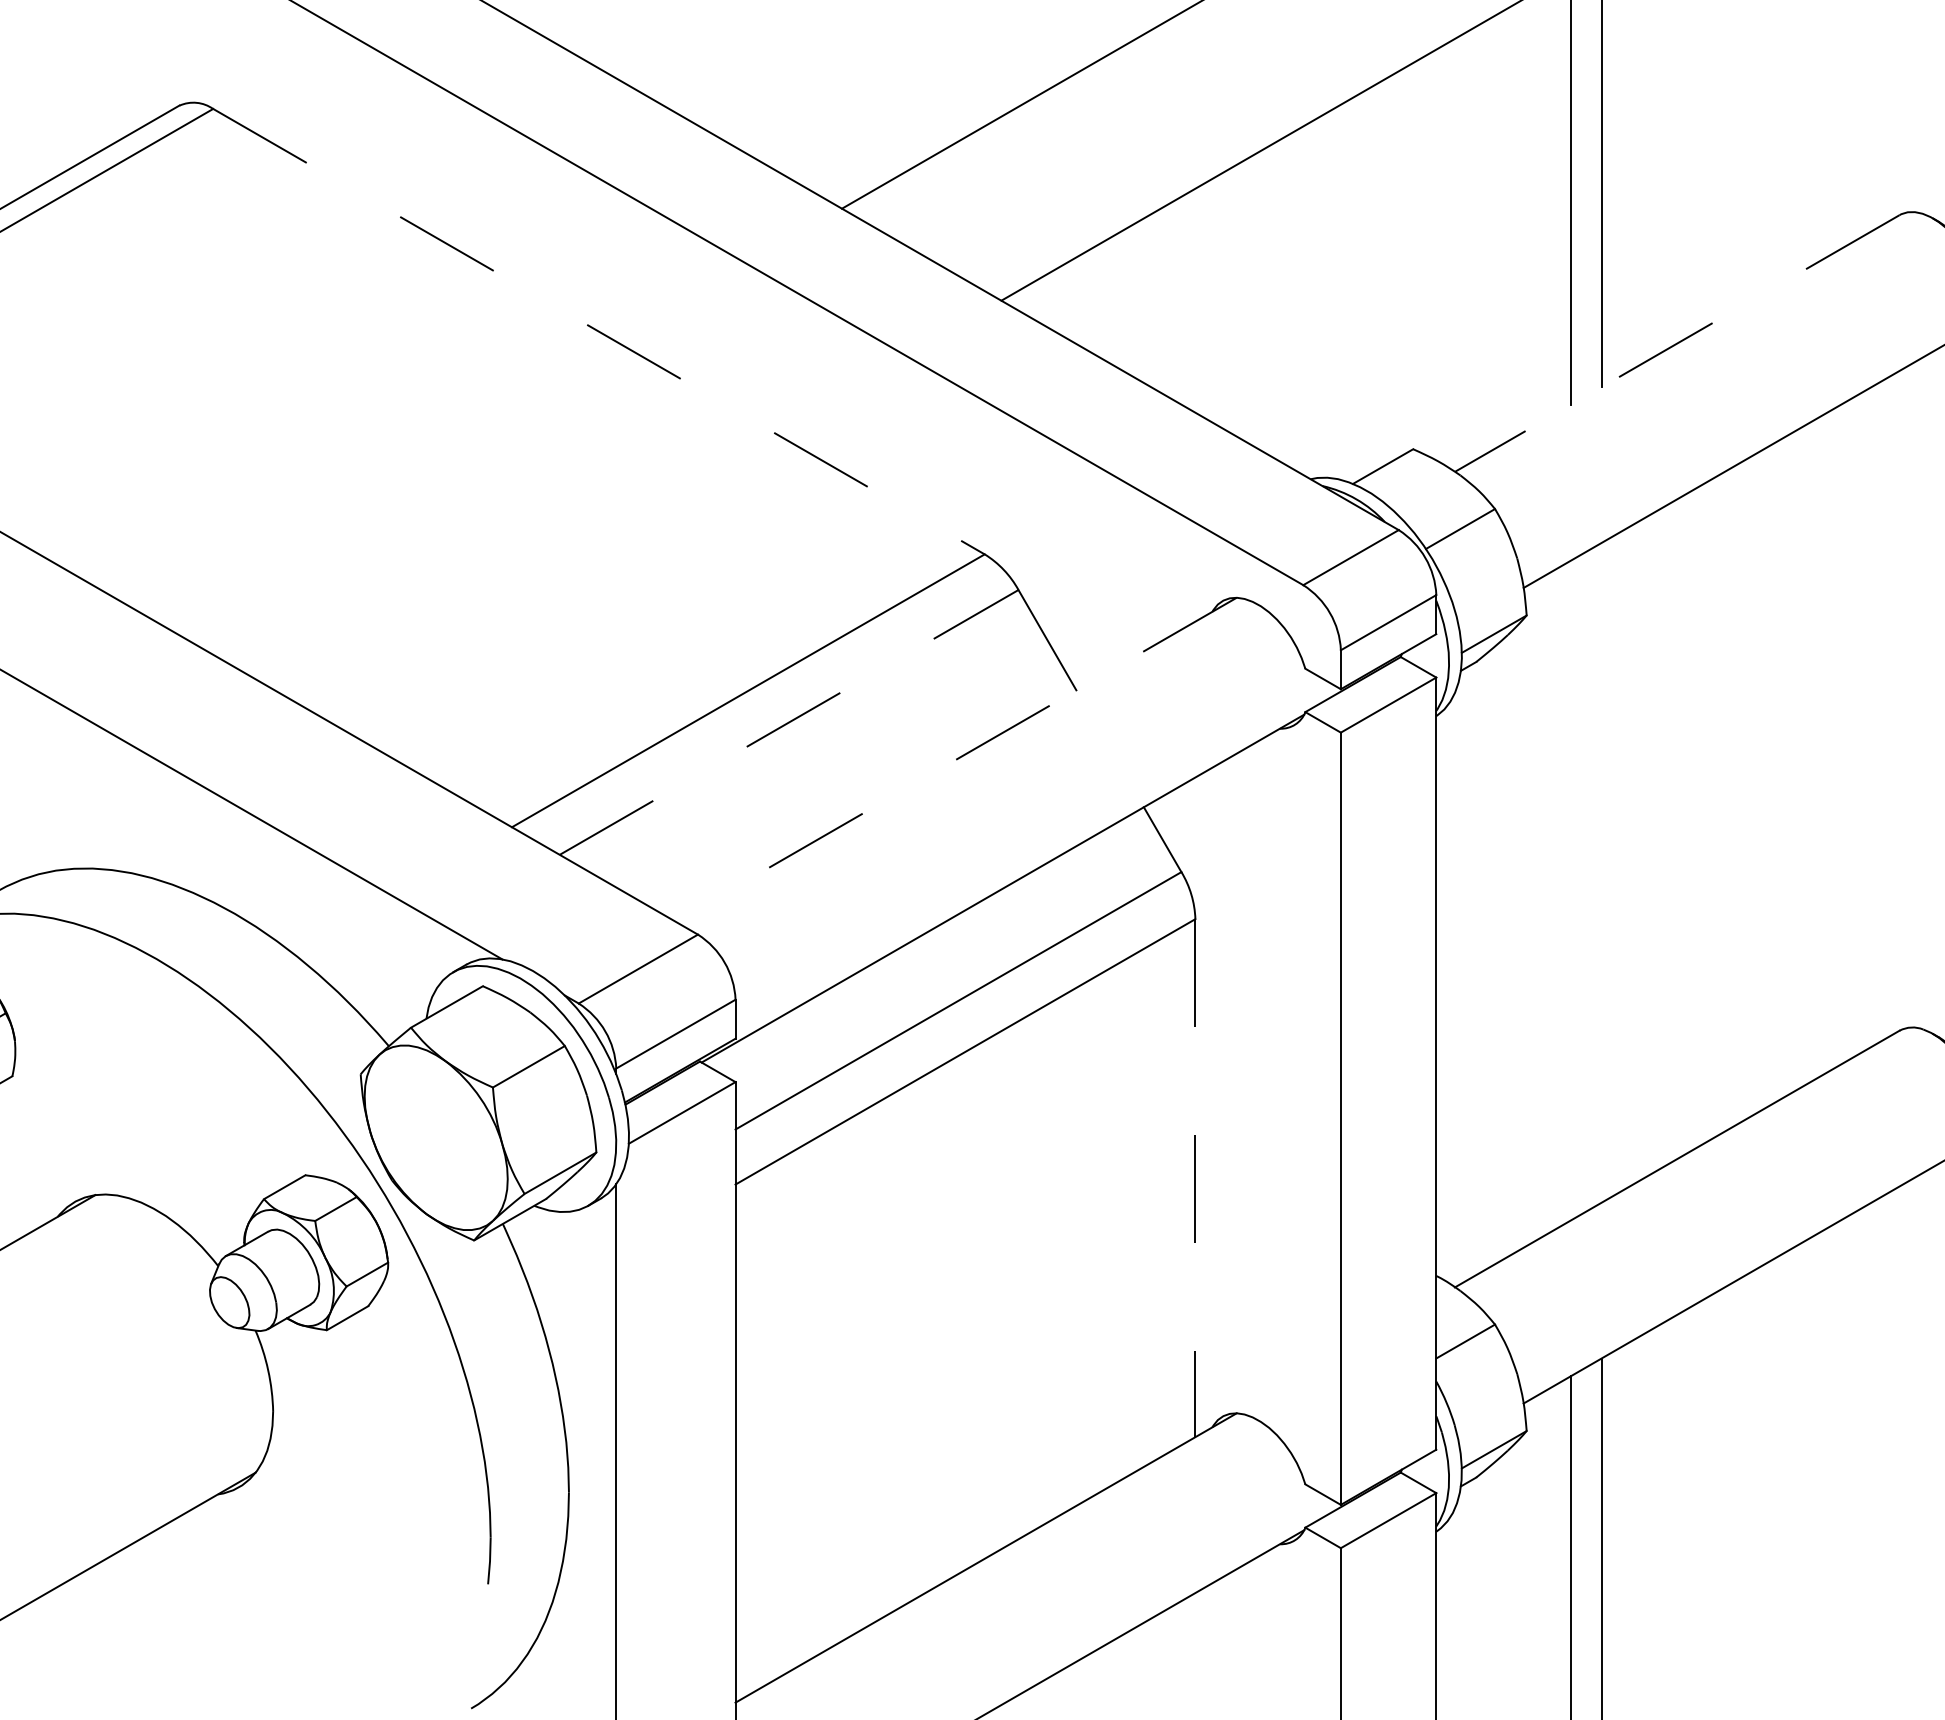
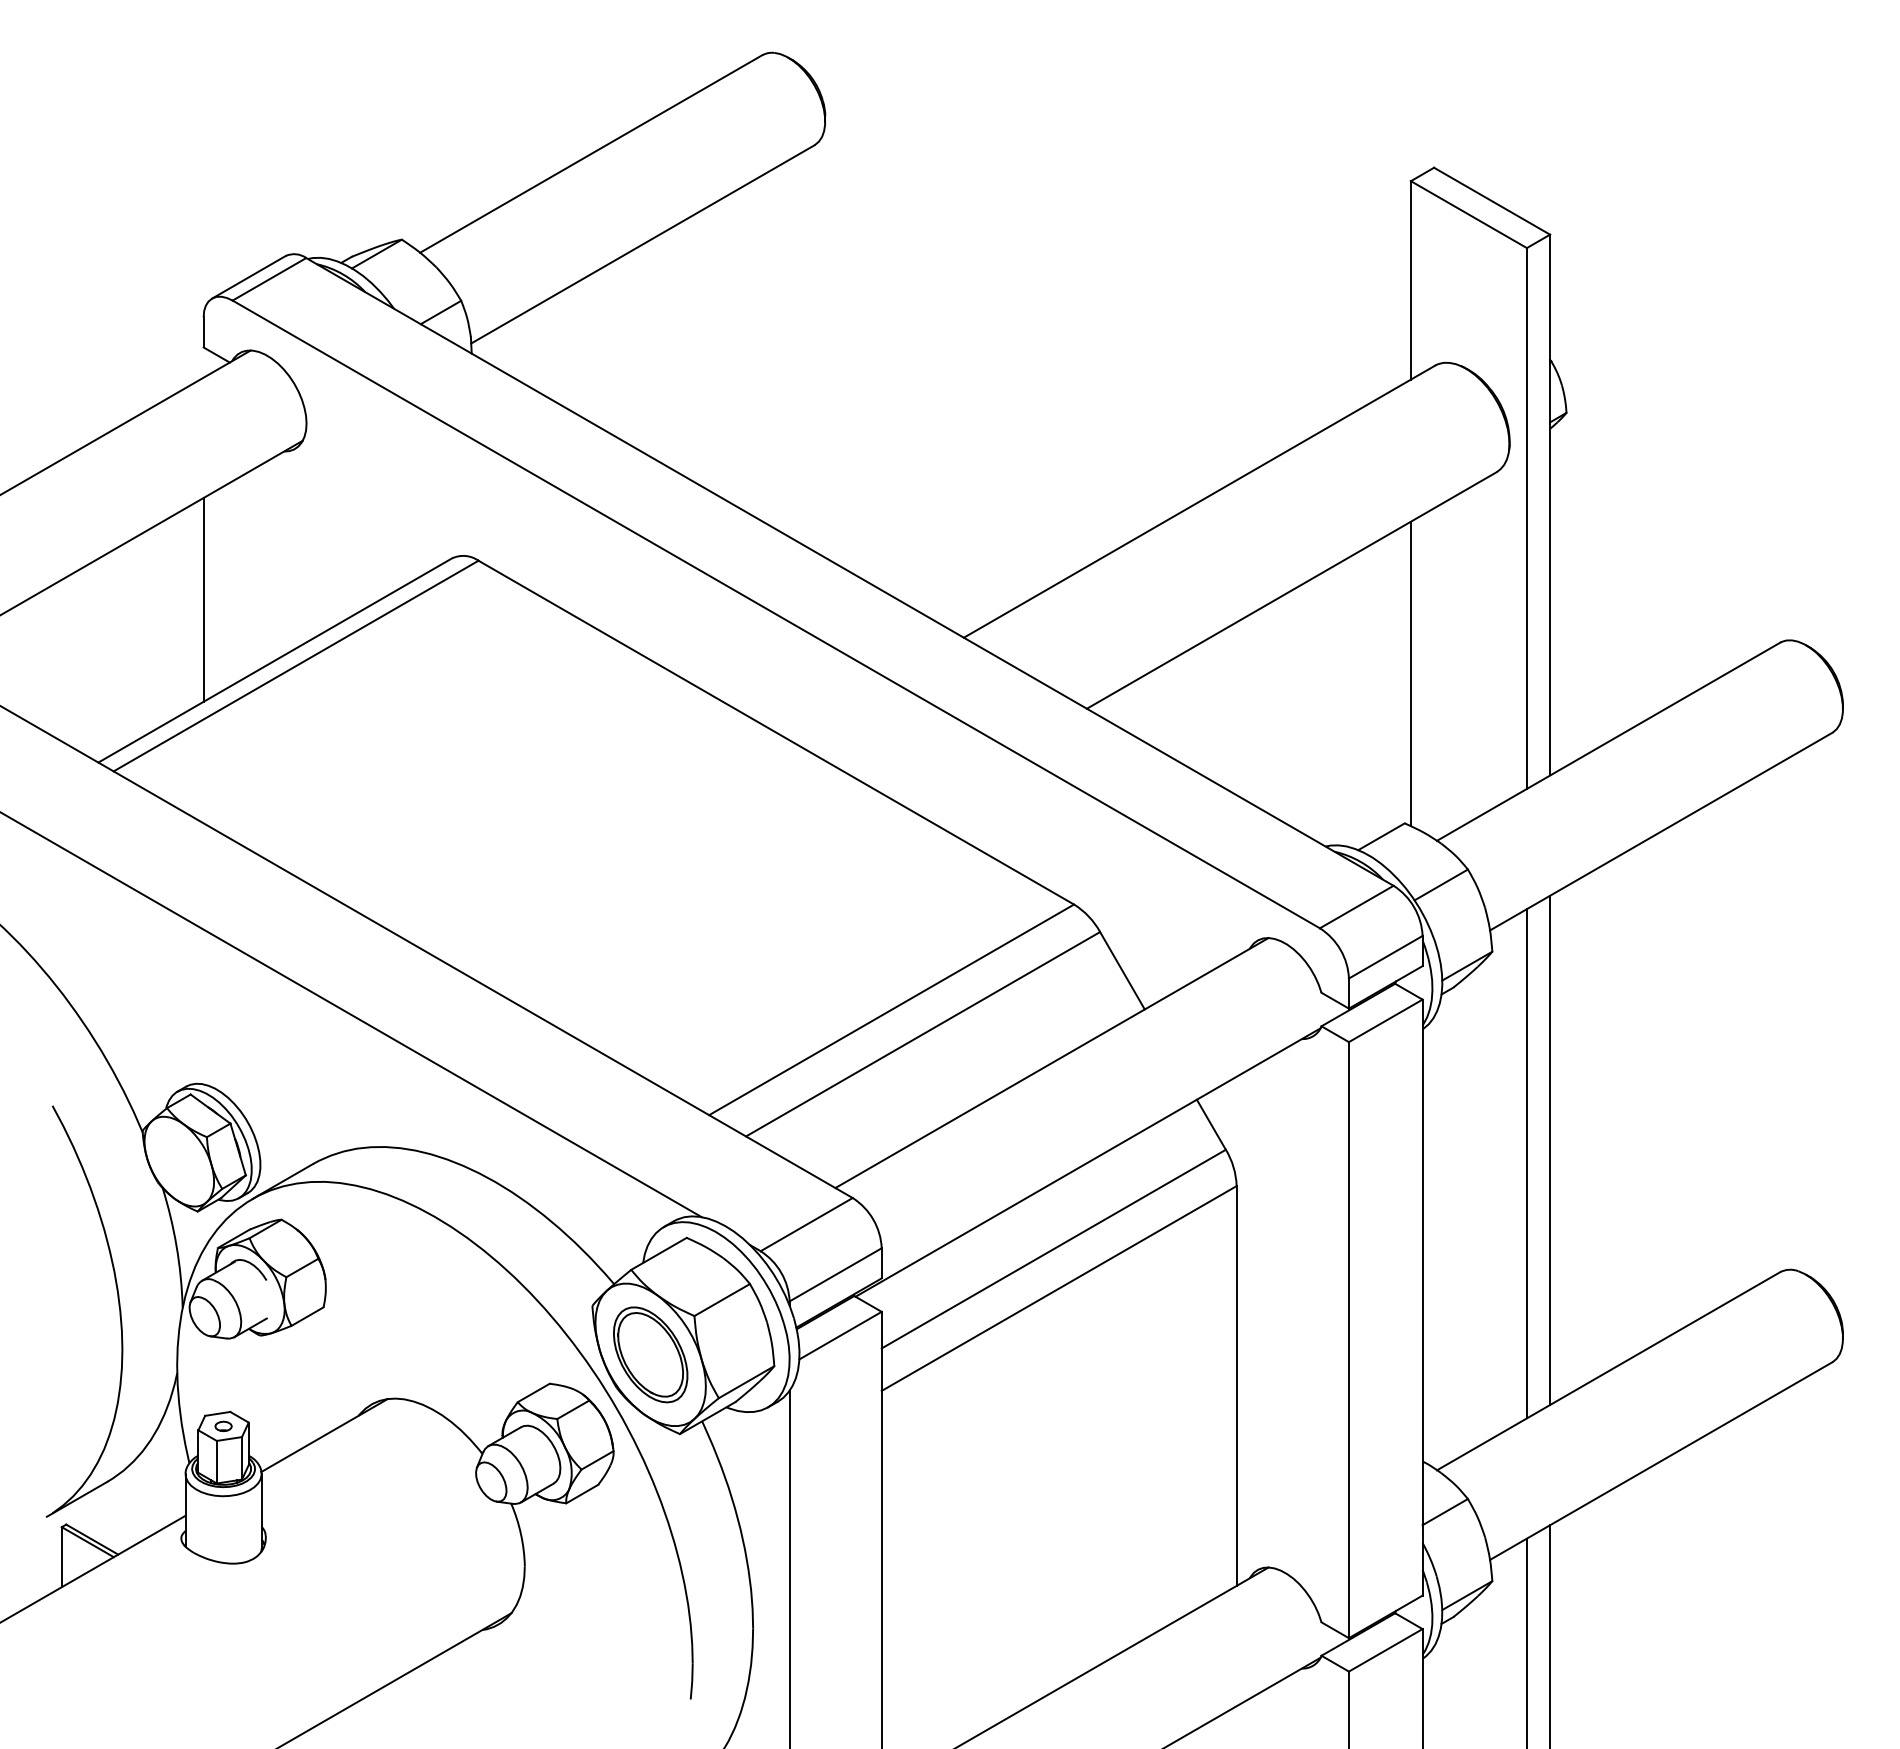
line: (1420, 255) -> (1410, 673), added
line: (599, 331) -> (776, 732), dashed -> solid
line: (1677, 344) -> (1608, 742), dashed -> solid
line: (789, 722) -> (923, 1034), dashed -> solid
line: (955, 760) -> (1051, 1063), dashed -> solid
line: (1602, 873) -> (1550, 1150), added
line: (1570, 889) -> (1526, 1163), added
part: (435, 1137) -> (650, 1354), added
line: (1195, 1178) -> (1236, 1386), dashed -> solid

